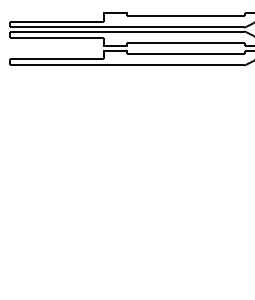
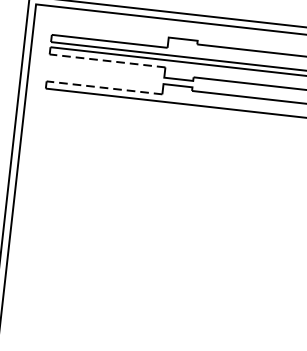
line: (56, 37) -> (107, 60), solid -> dashed
line: (56, 59) -> (104, 87), solid -> dashed

